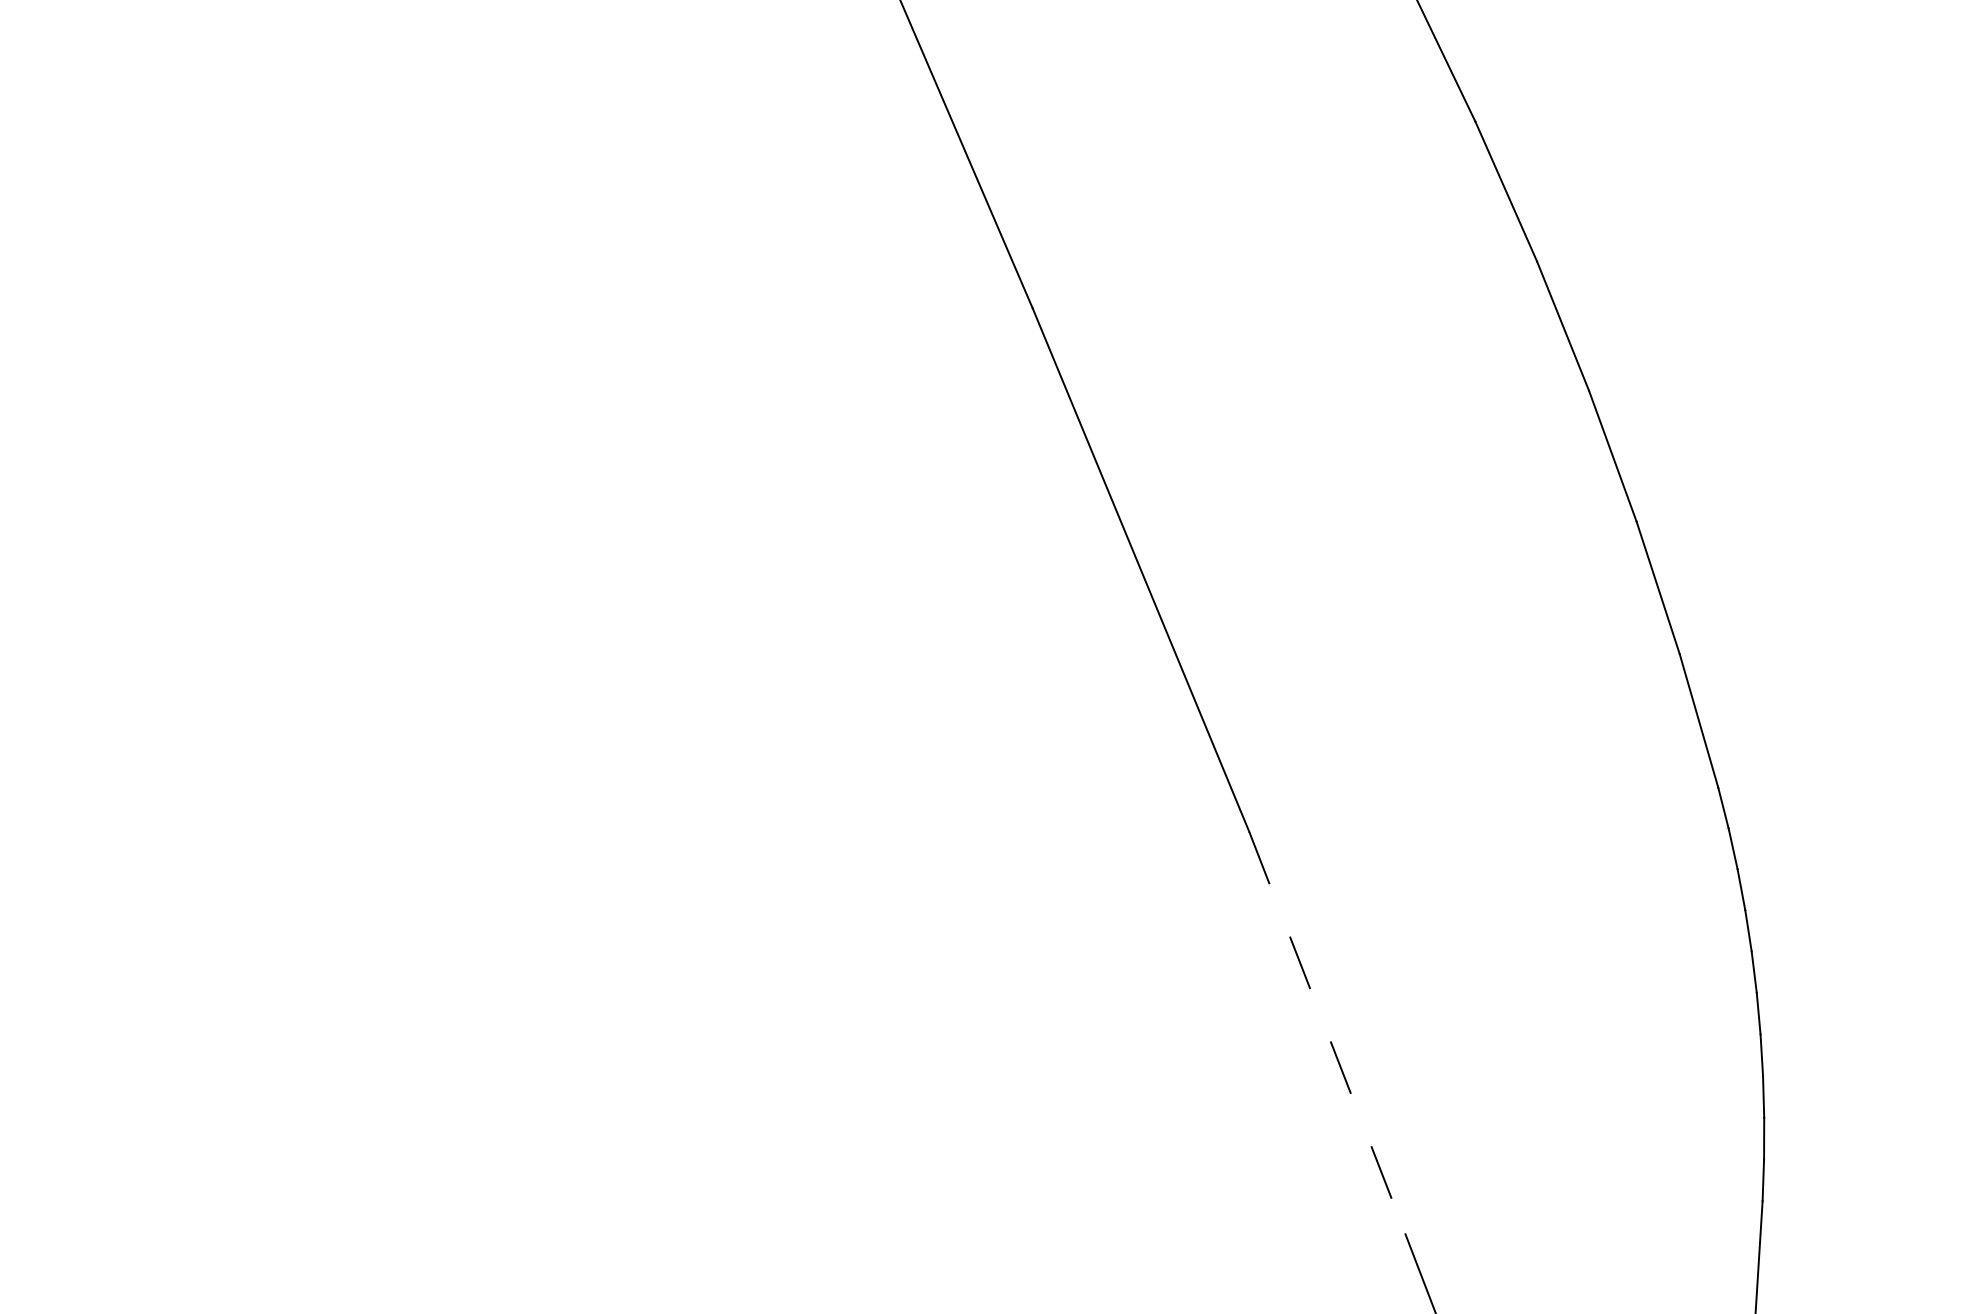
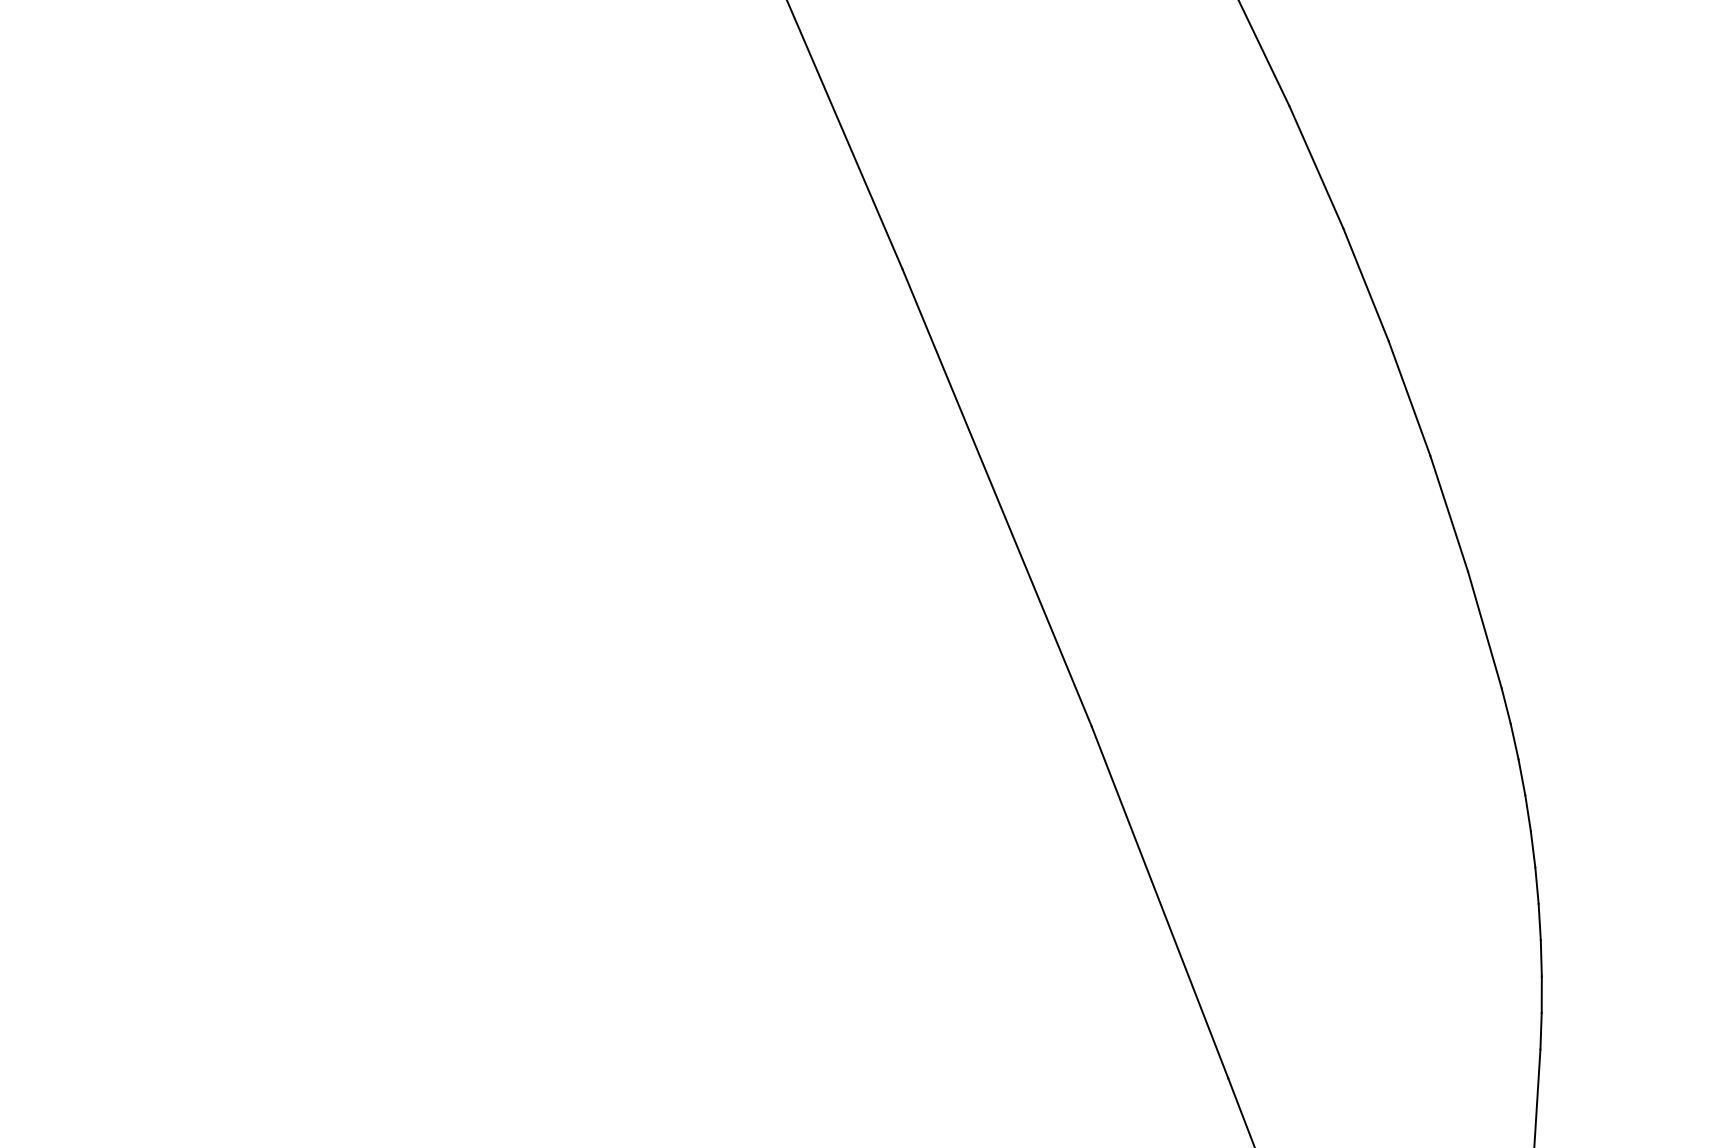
line: (1327, 1033) -> (1160, 903), dashed -> solid

